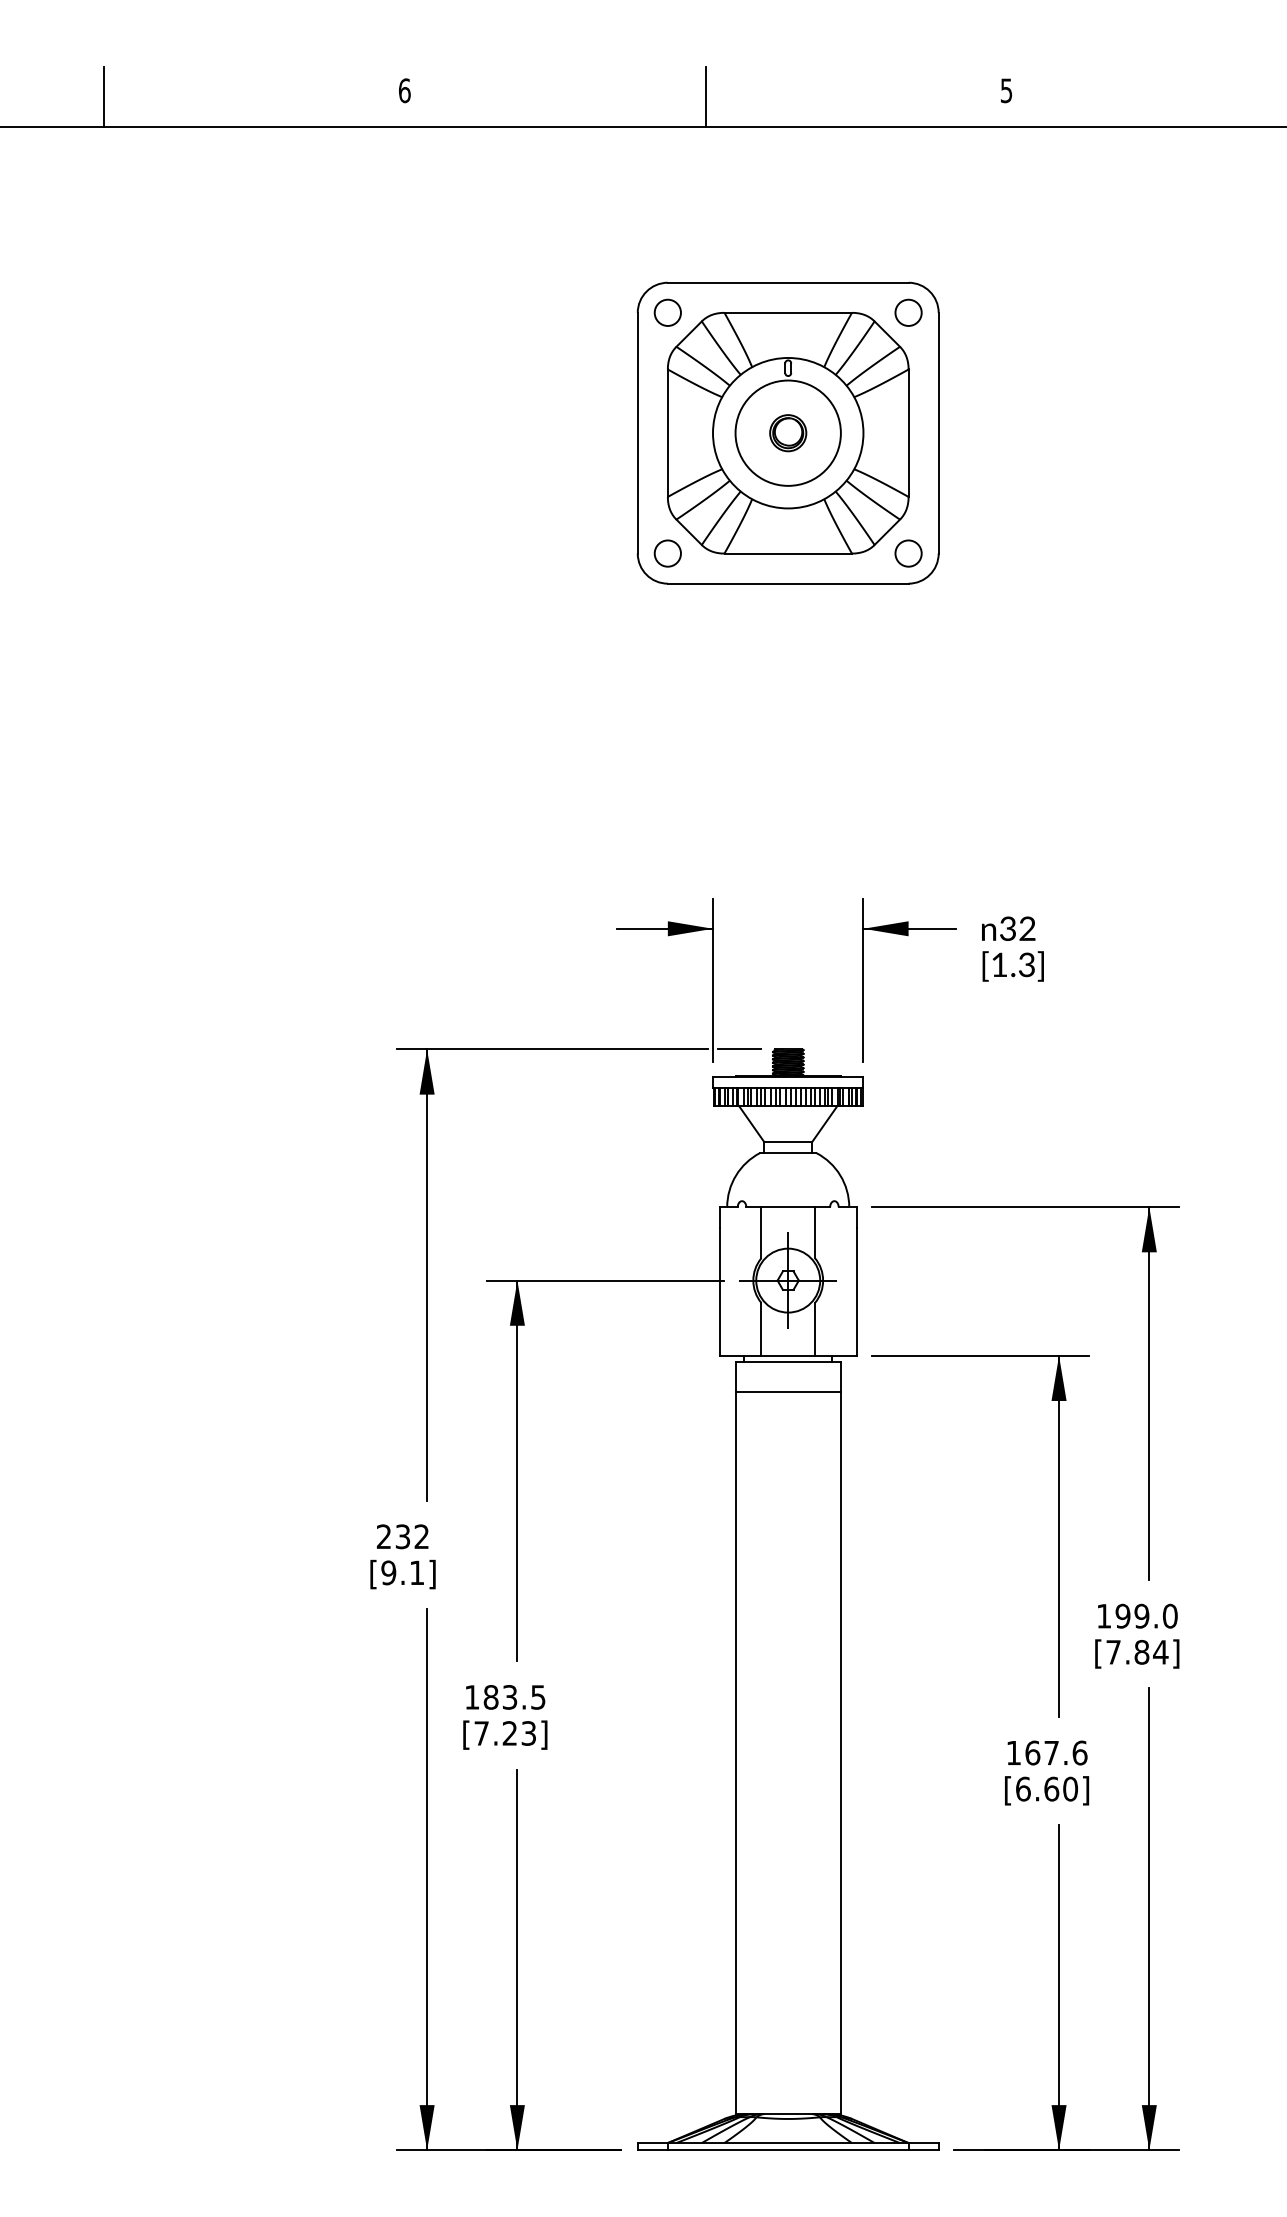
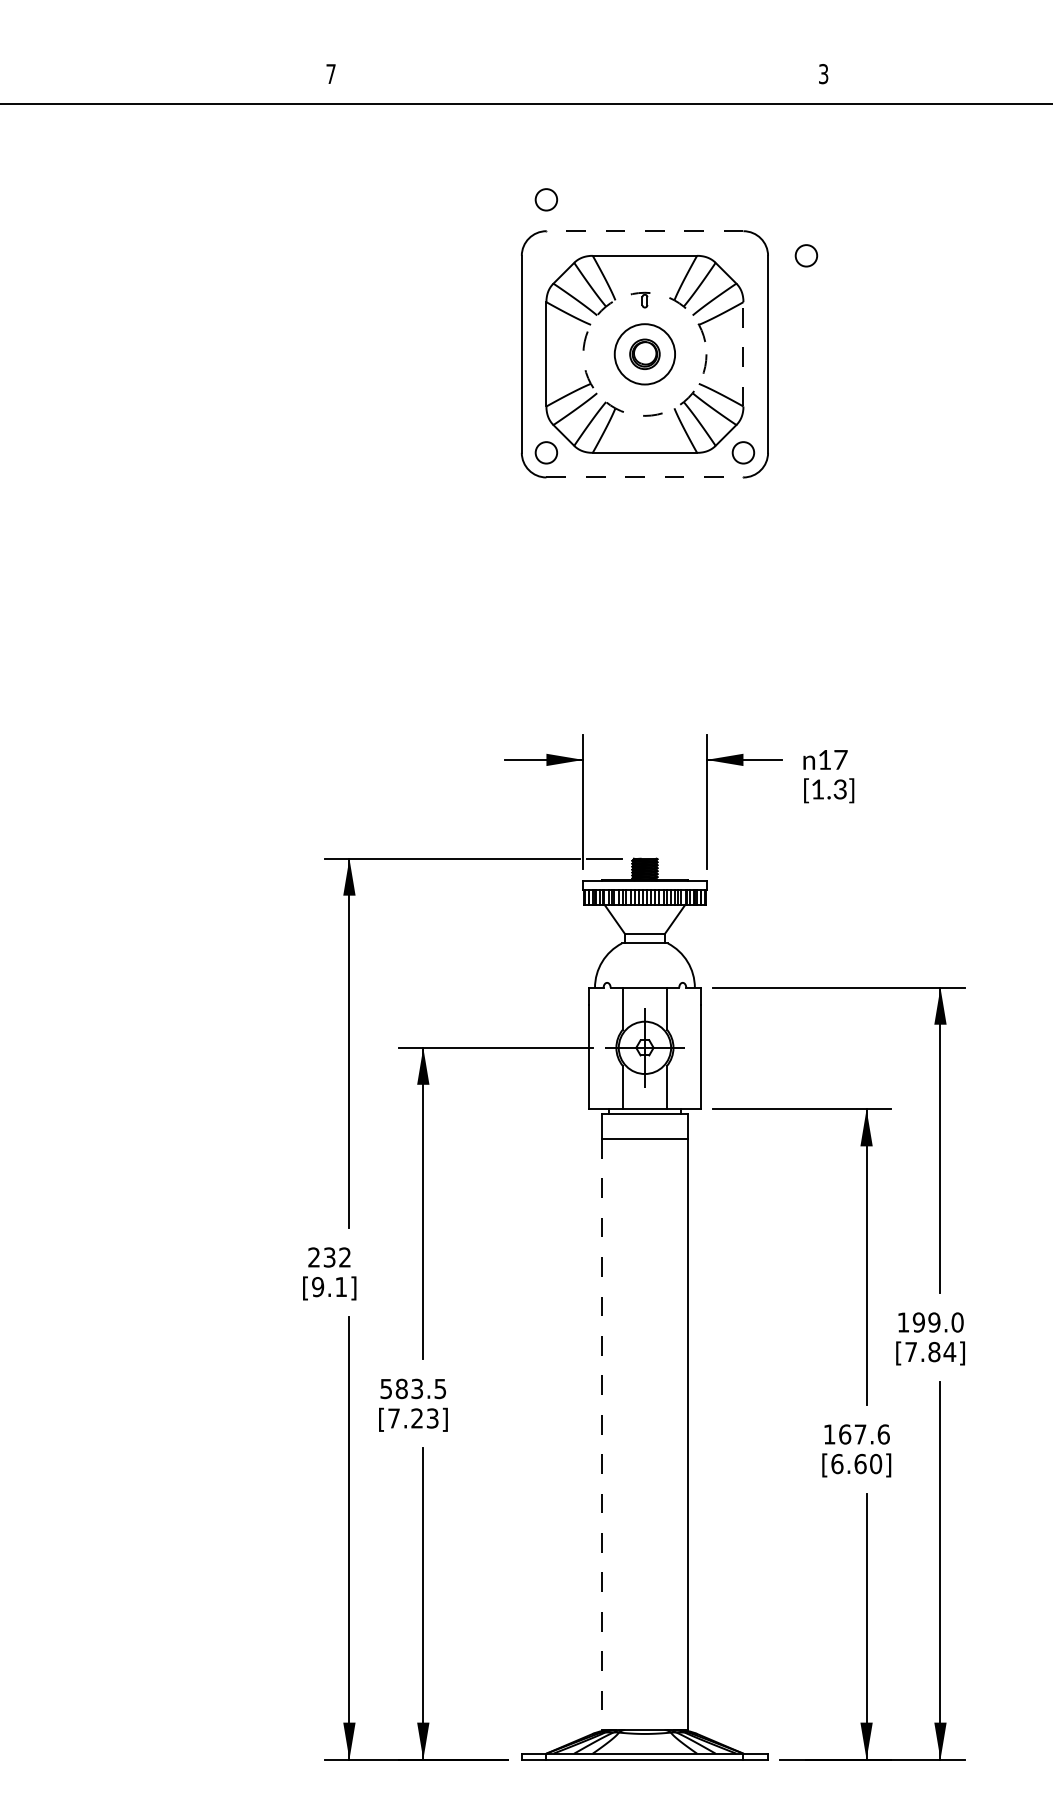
text: (1006, 90) -> (823, 73), 5 -> 3
text: (405, 91) -> (331, 74), 6 -> 7
line: (103, 96) -> (84, 78), removed
line: (705, 96) -> (577, 78), removed
line: (787, 283) -> (644, 231), solid -> dashed
circle: (667, 312) -> (546, 199), moved
circle: (908, 312) -> (806, 255), moved
circle: (787, 432) -> (644, 353), solid -> dashed
line: (908, 432) -> (743, 353), solid -> dashed
circle: (787, 433) -> (644, 354), size x0.7
line: (787, 583) -> (644, 477), solid -> dashed
text: (1017, 928) -> (832, 759), 32 -> 17
text: (471, 1698) -> (385, 1389), 183.5 -> 583.5
line: (735, 1753) -> (601, 1434), solid -> dashed

